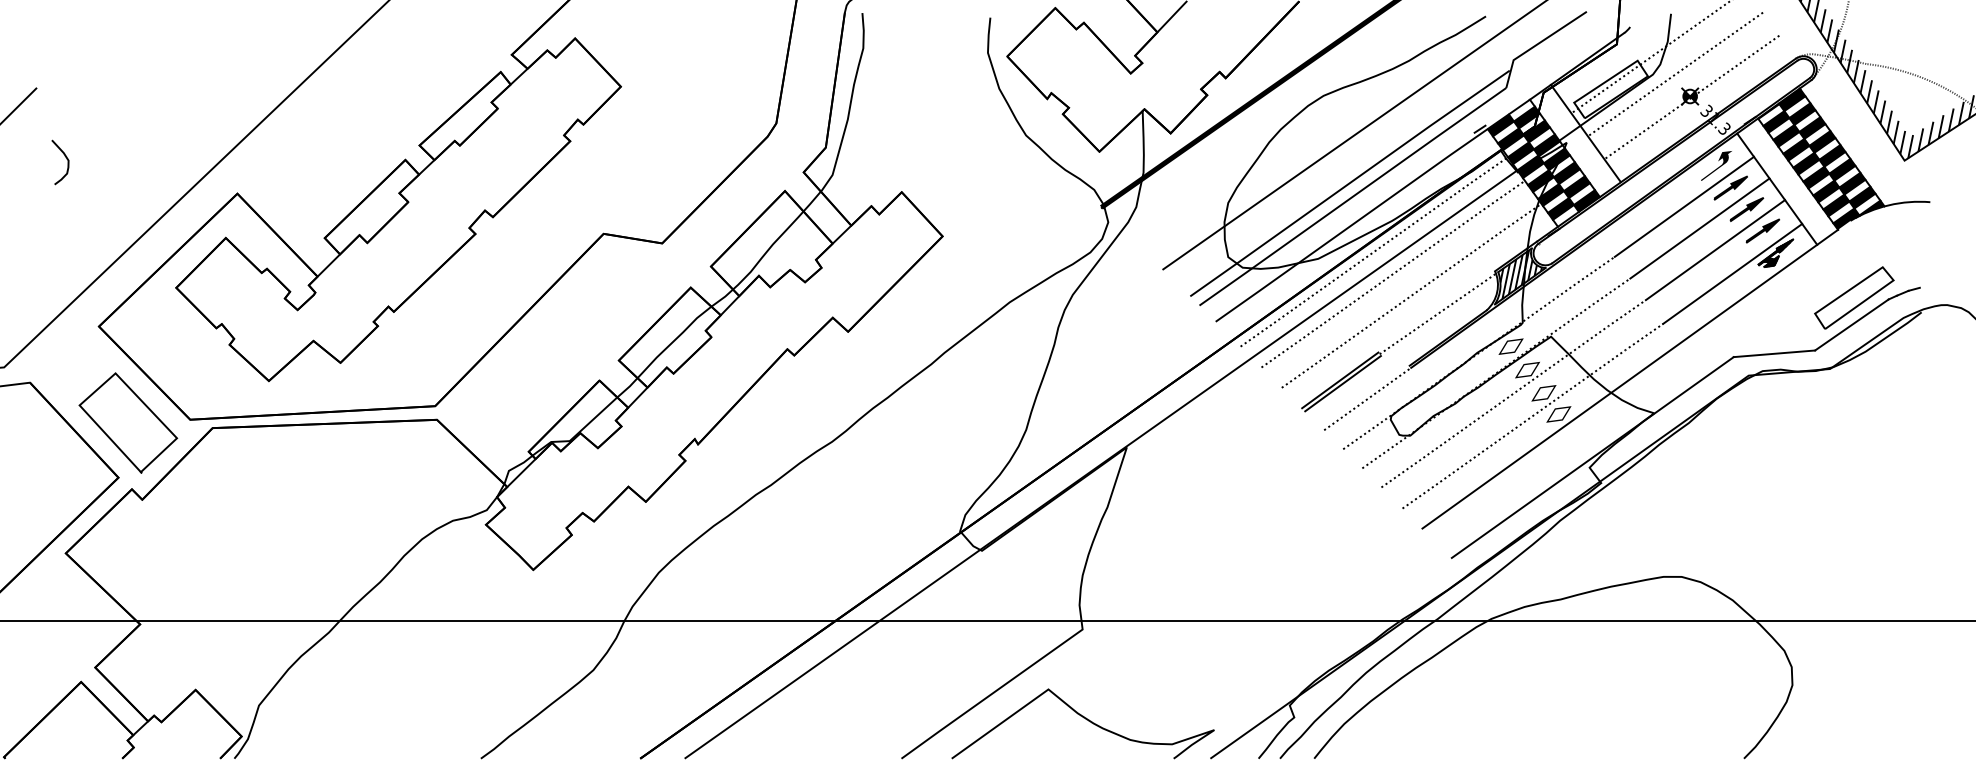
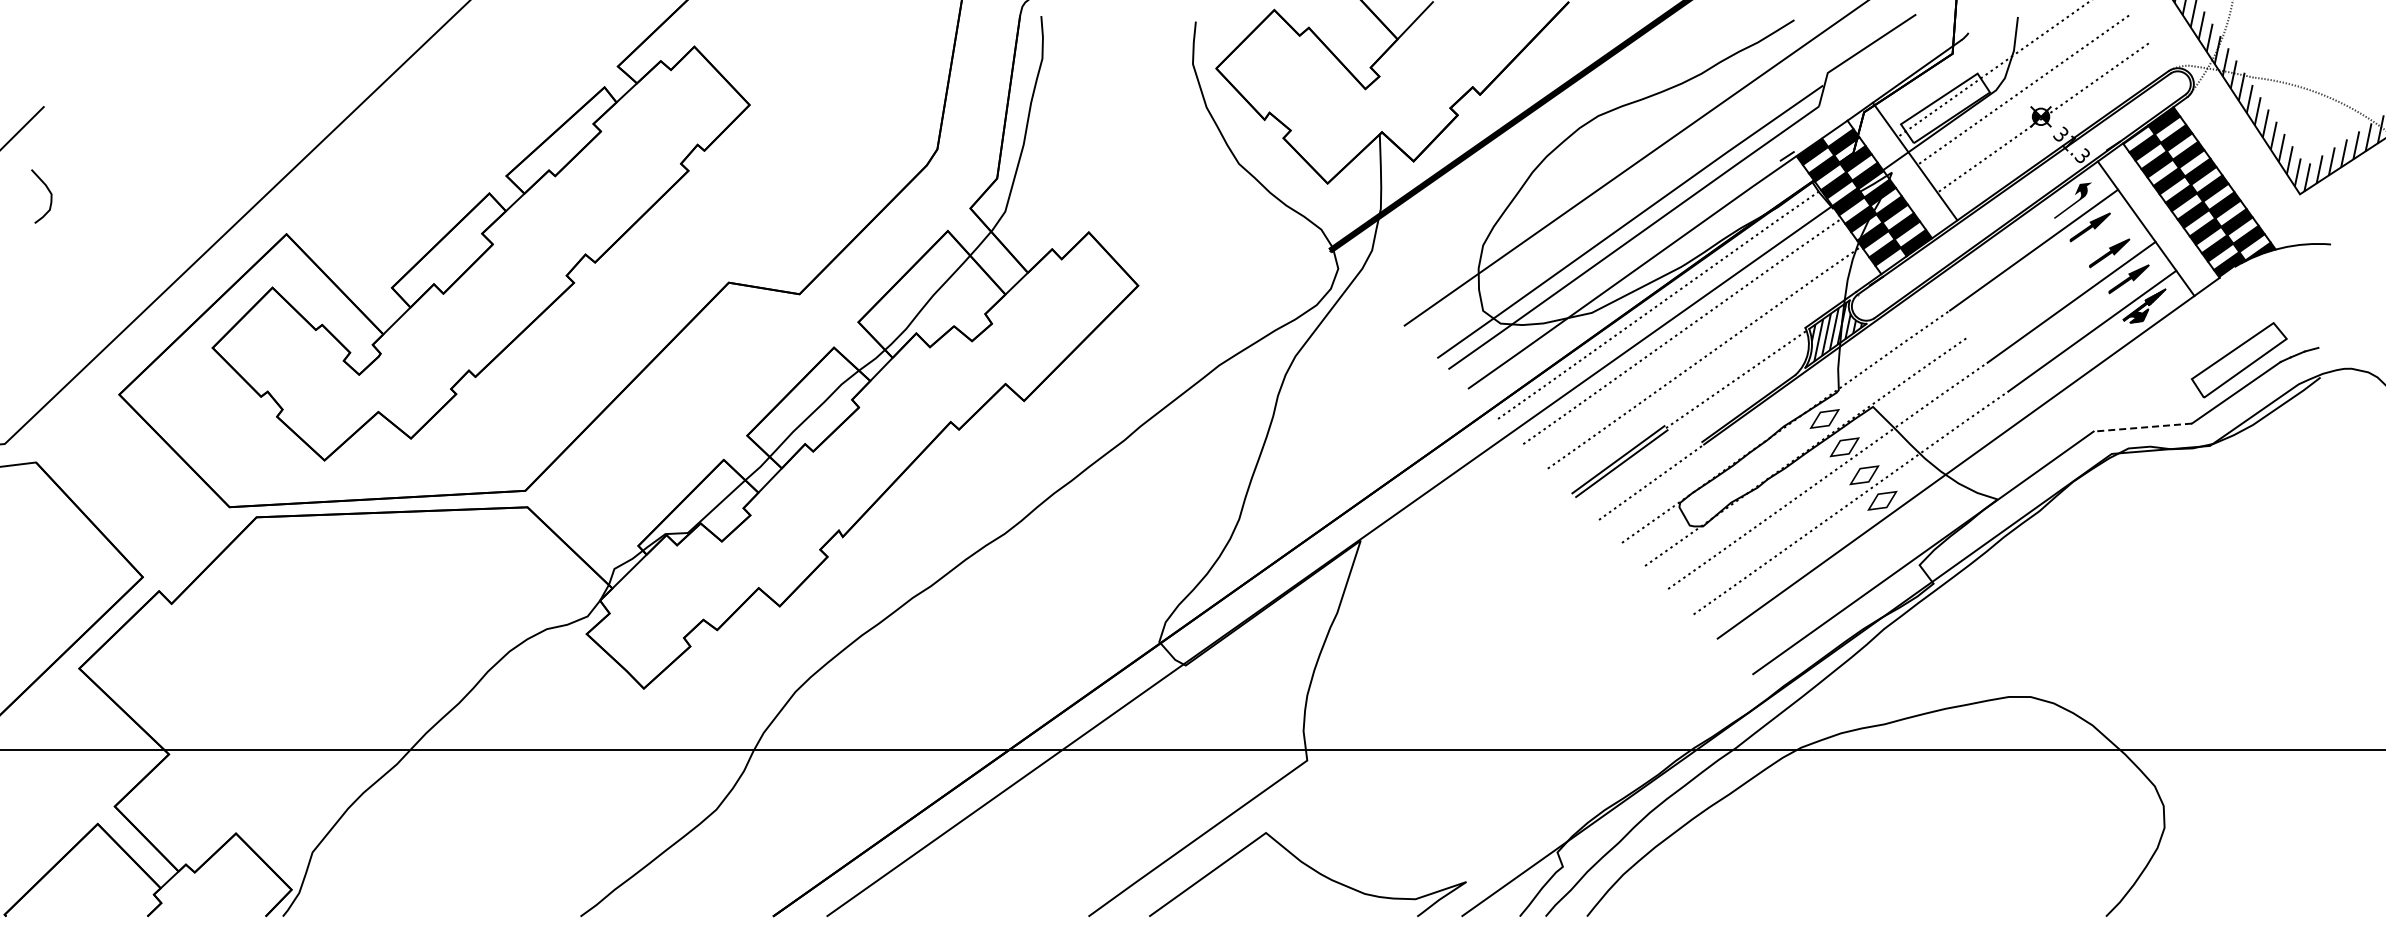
curve: (66, 158) -> (48, 191), moved
line: (1699, 227) -> (2052, 275), removed
line: (1774, 353) -> (2142, 427), solid -> dashed
line: (111, 439) -> (134, 530), removed

